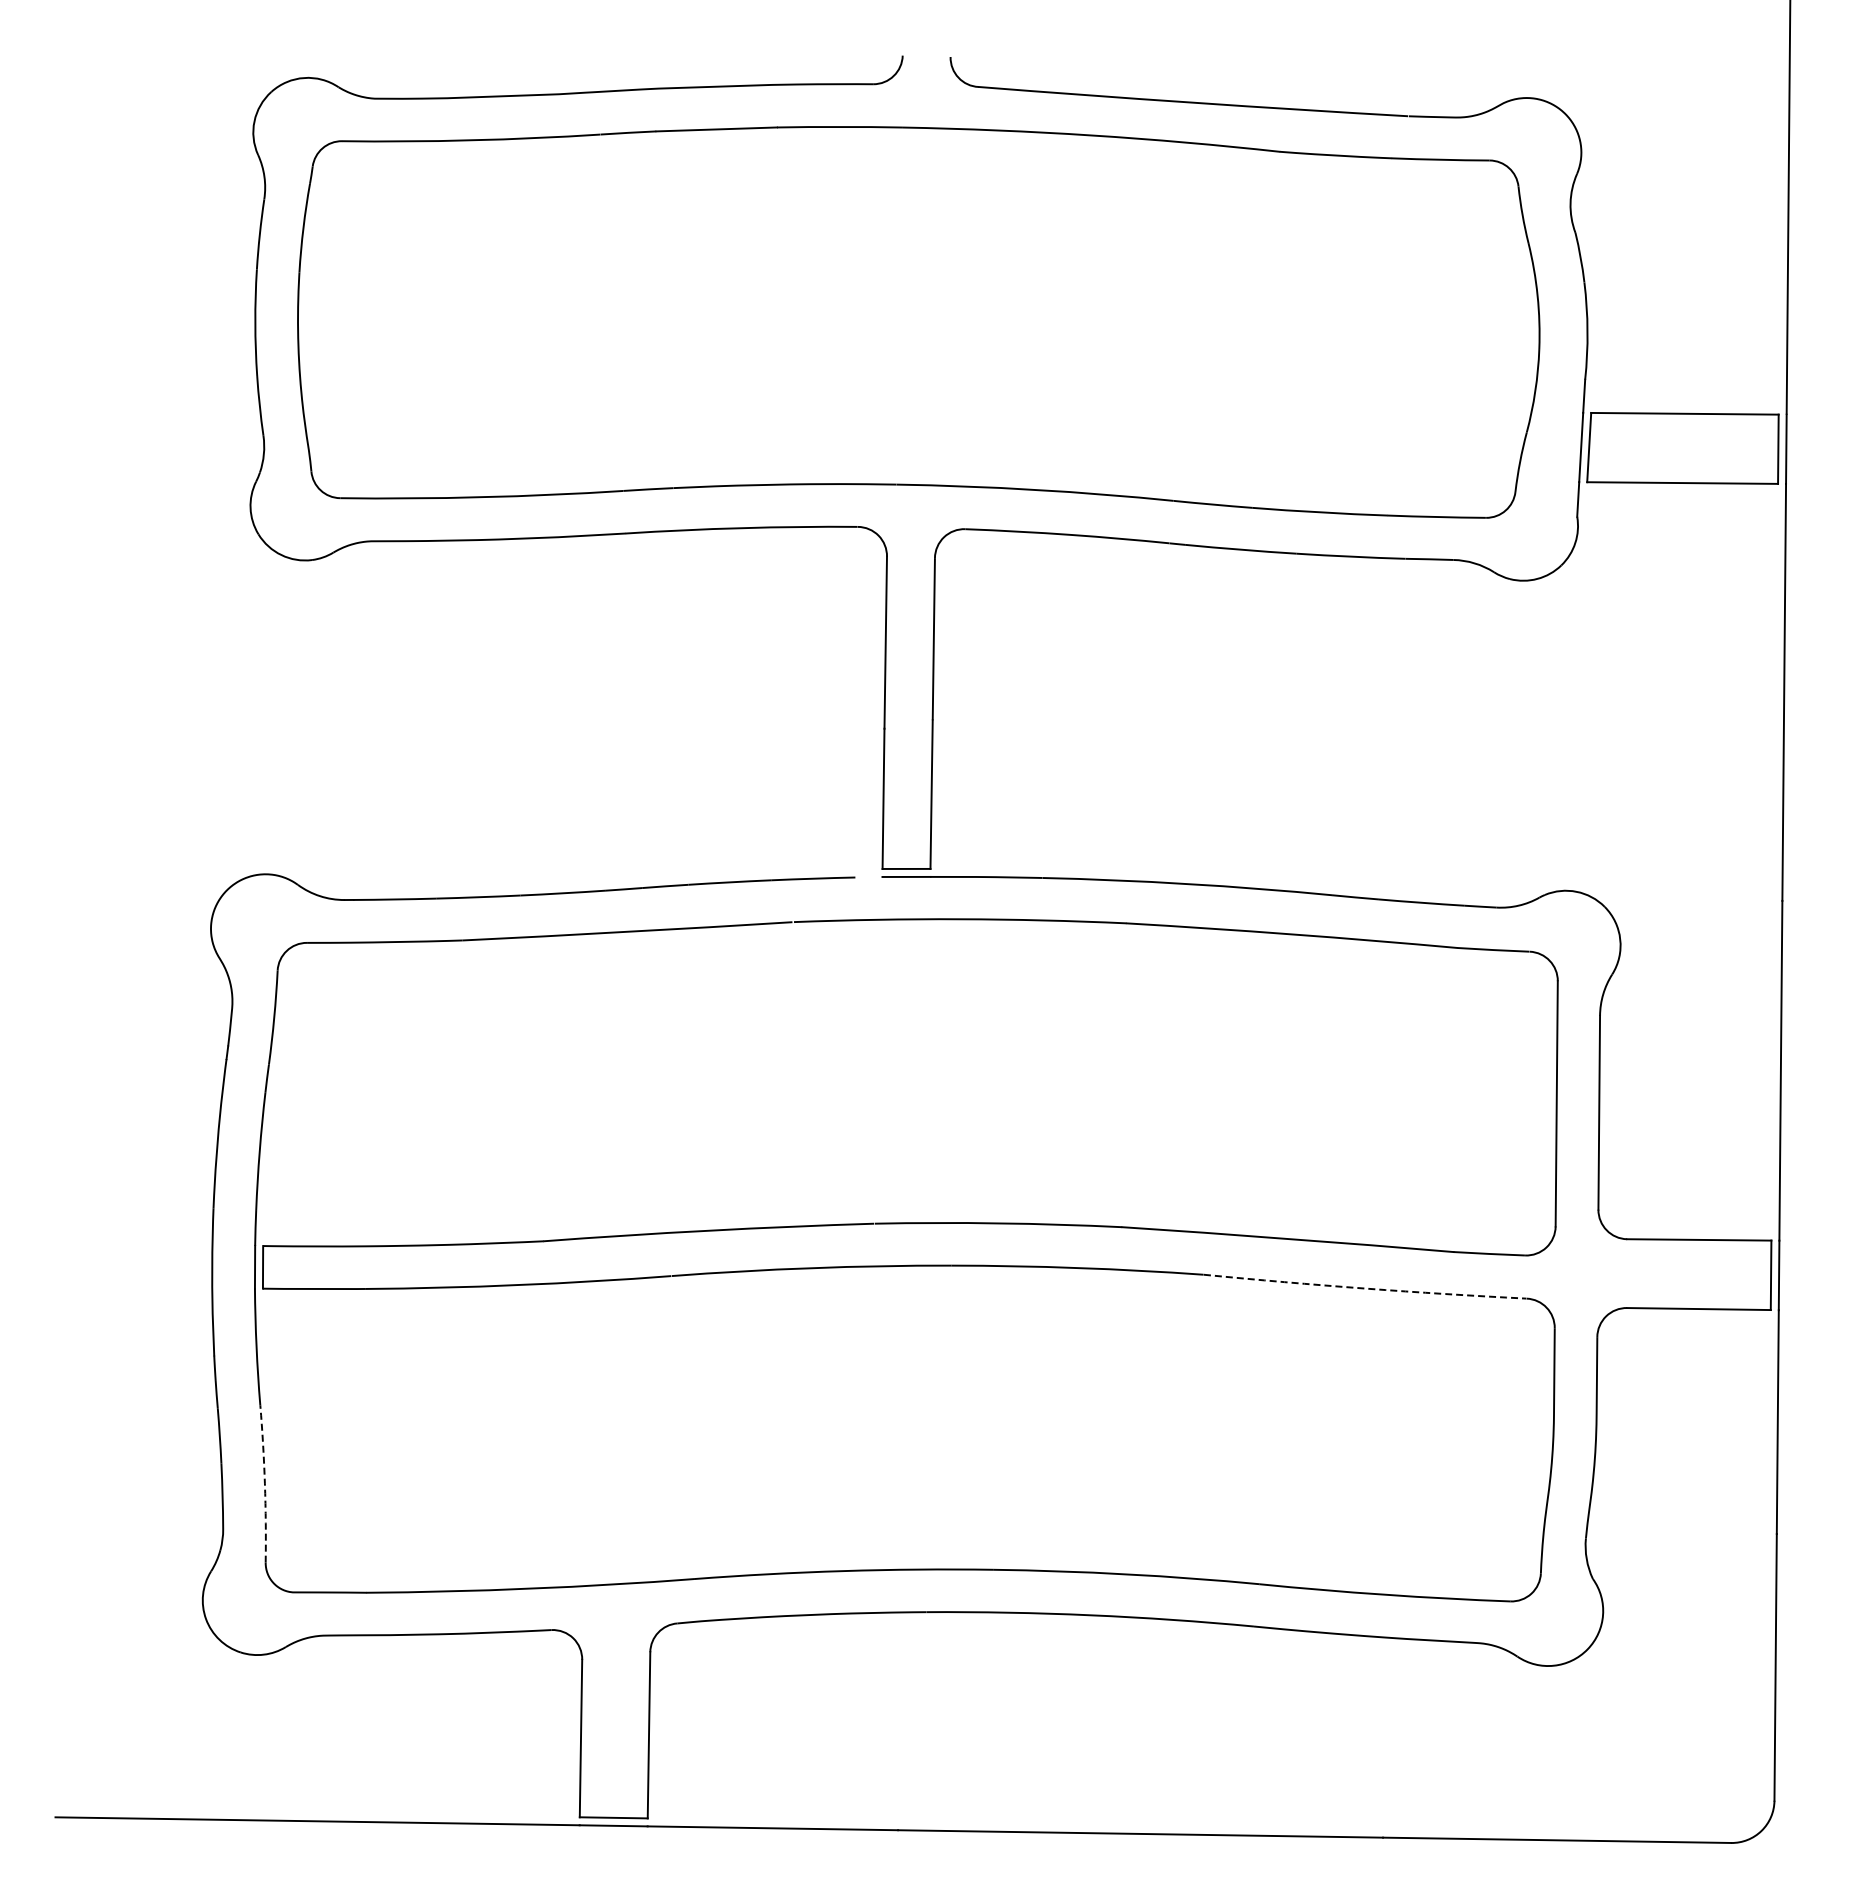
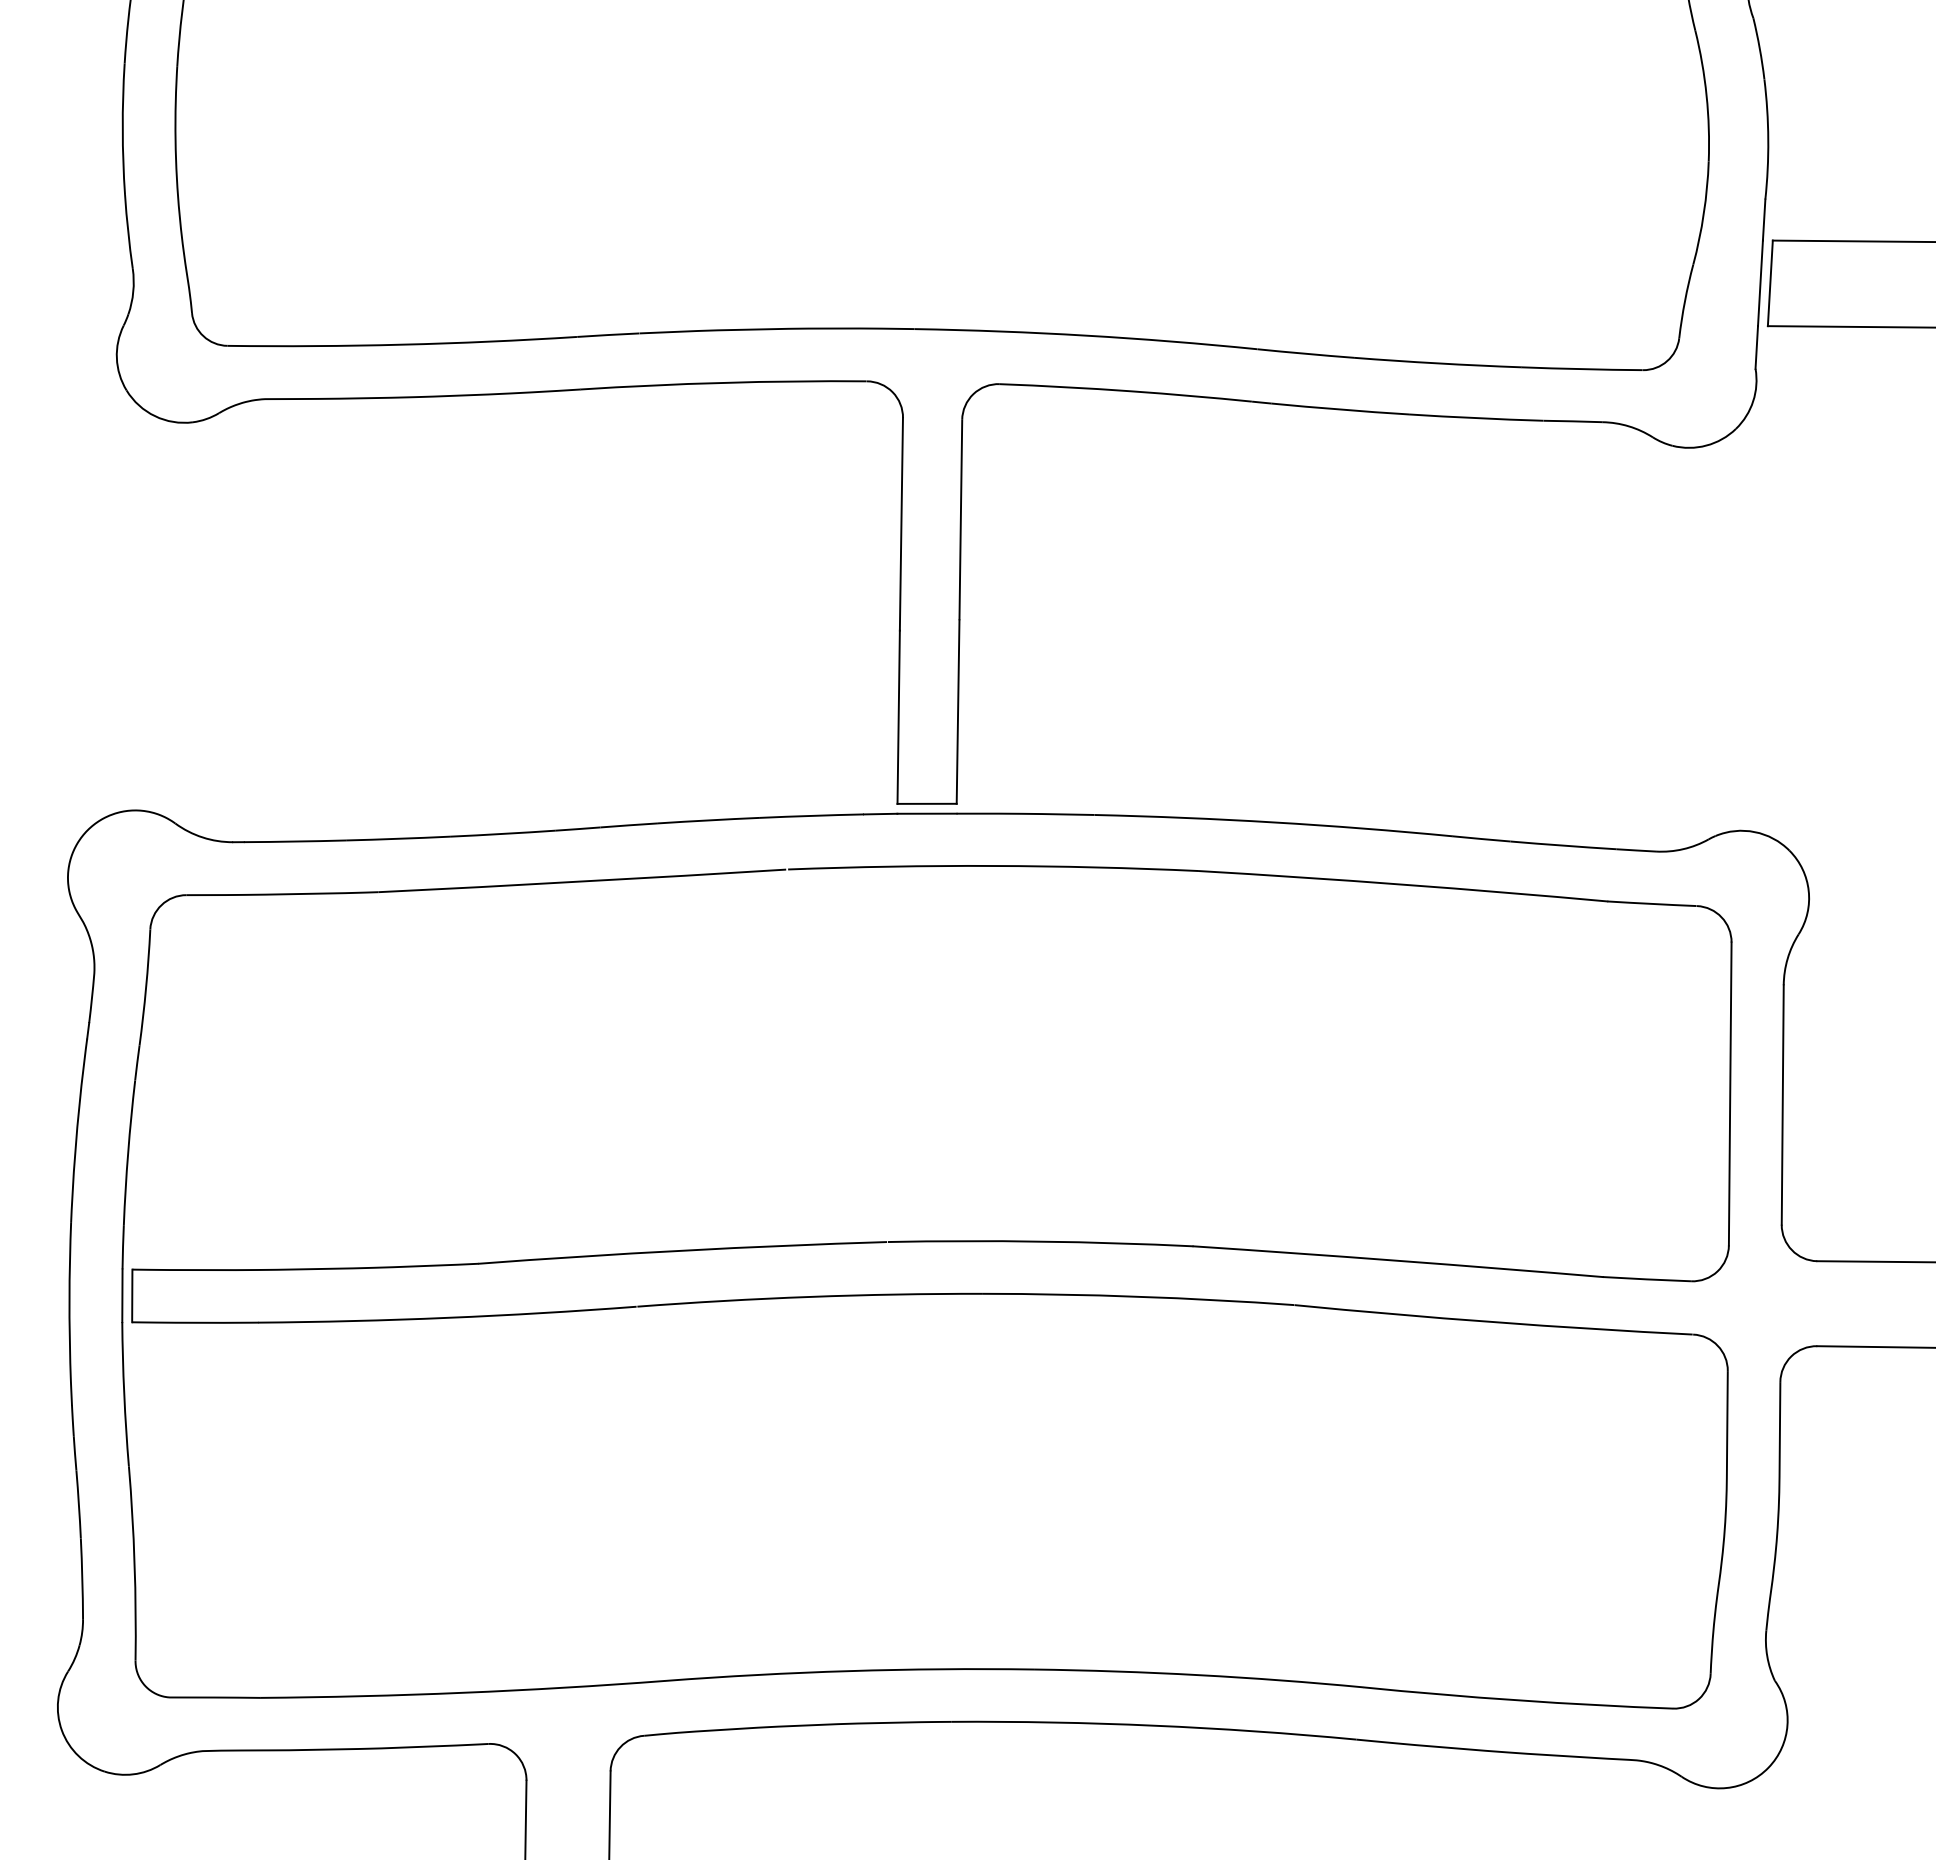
line: (868, 876) -> (880, 813), added
arc: (1364, 1288) -> (1492, 1322), dashed -> solid
arc: (264, 1483) -> (134, 1562), dashed -> solid

